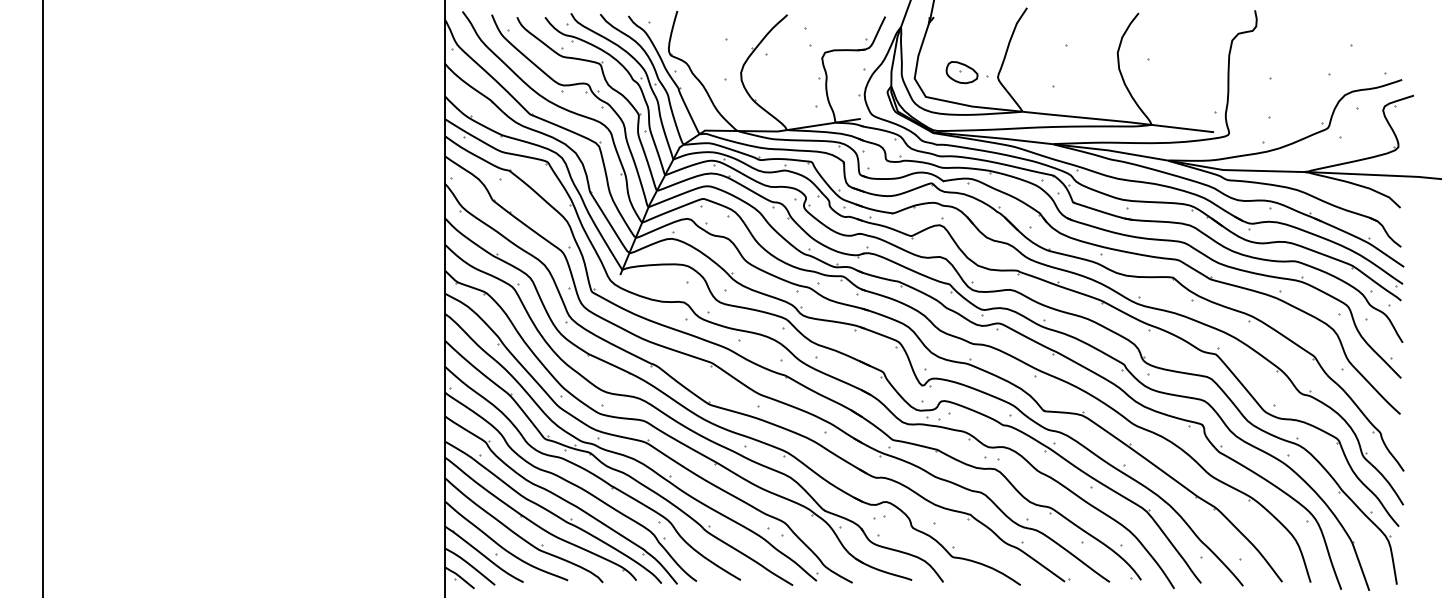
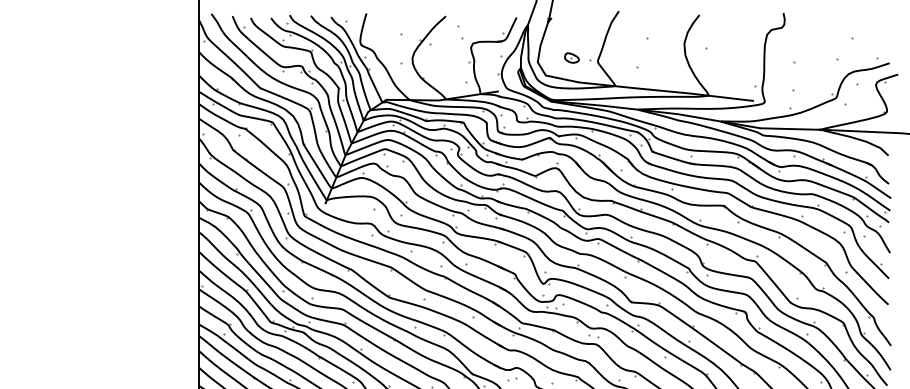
part: (961, 72) -> (571, 57), size x0.62

